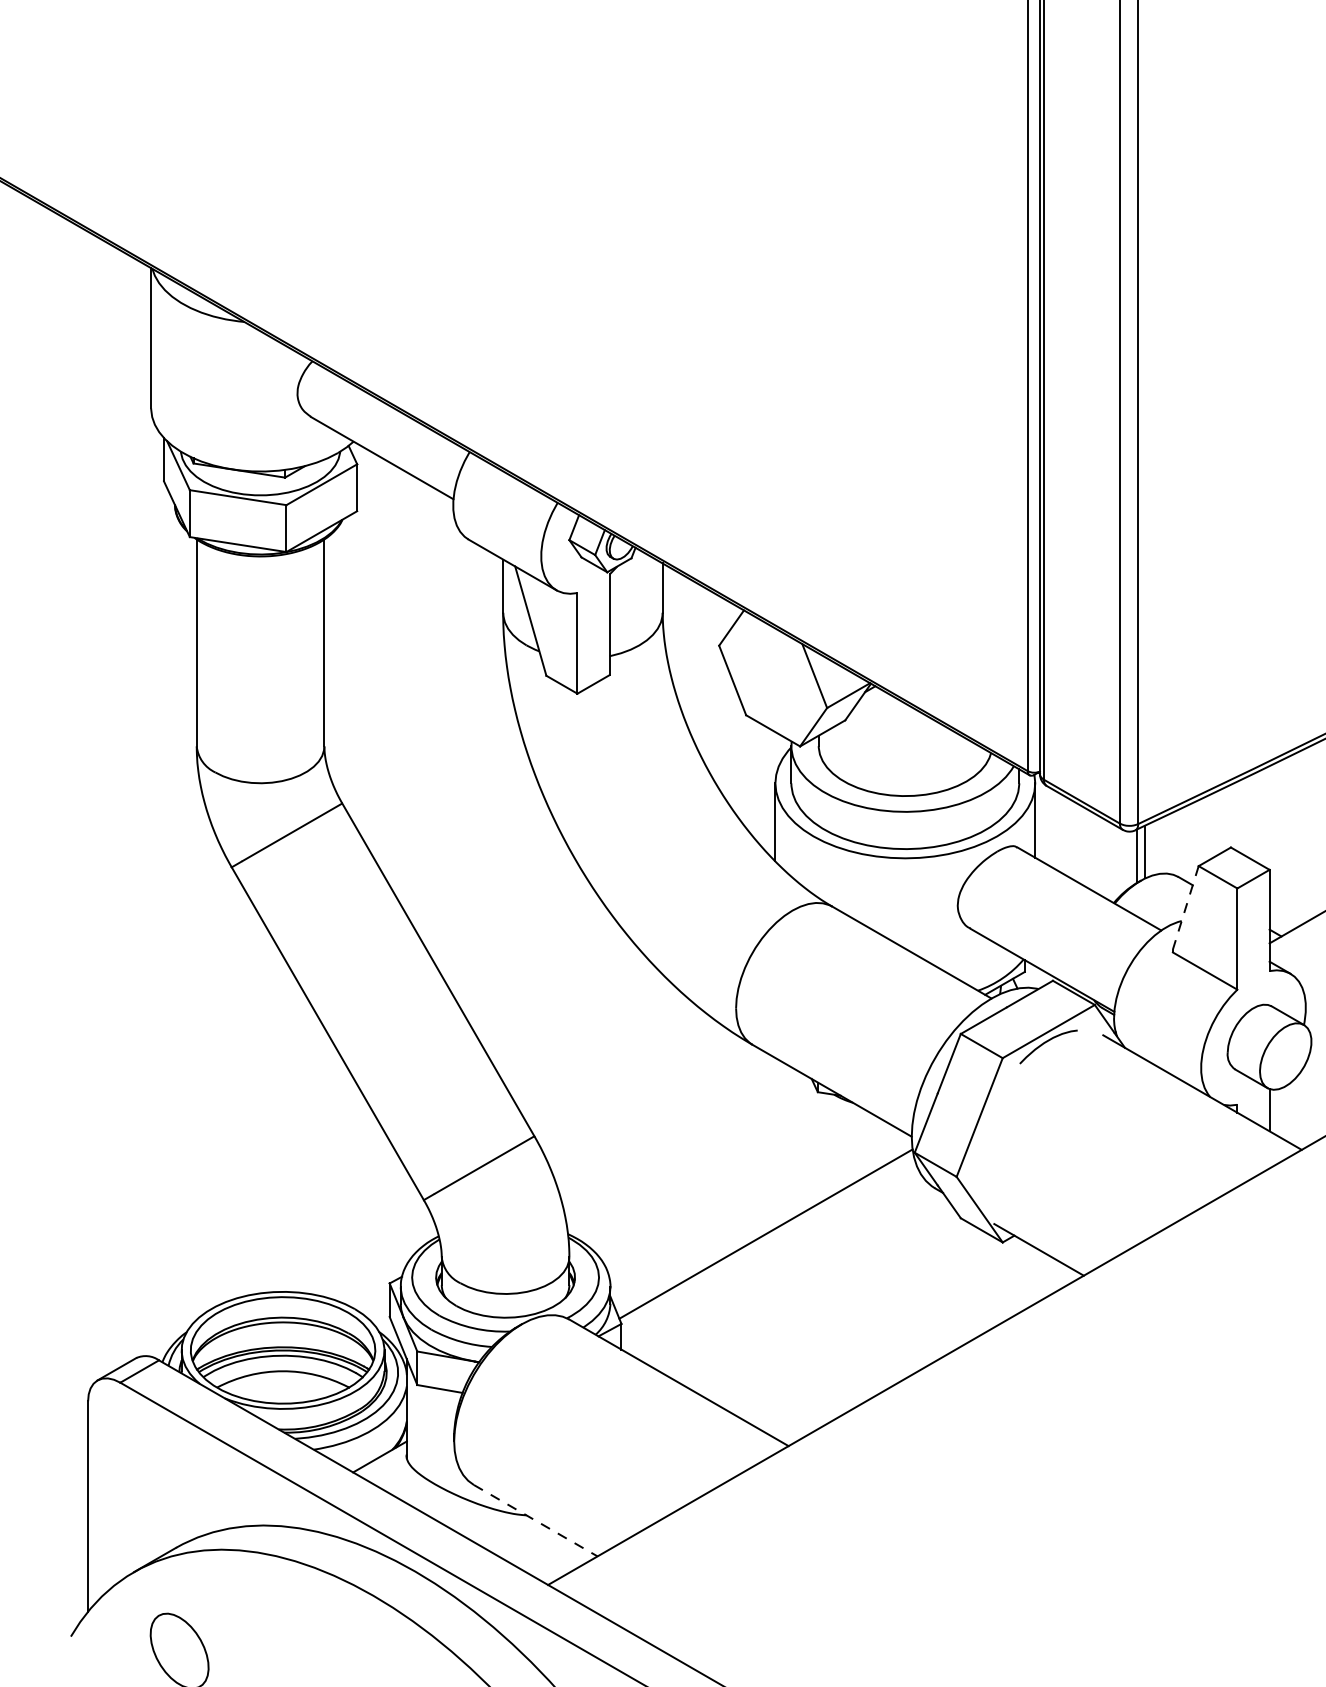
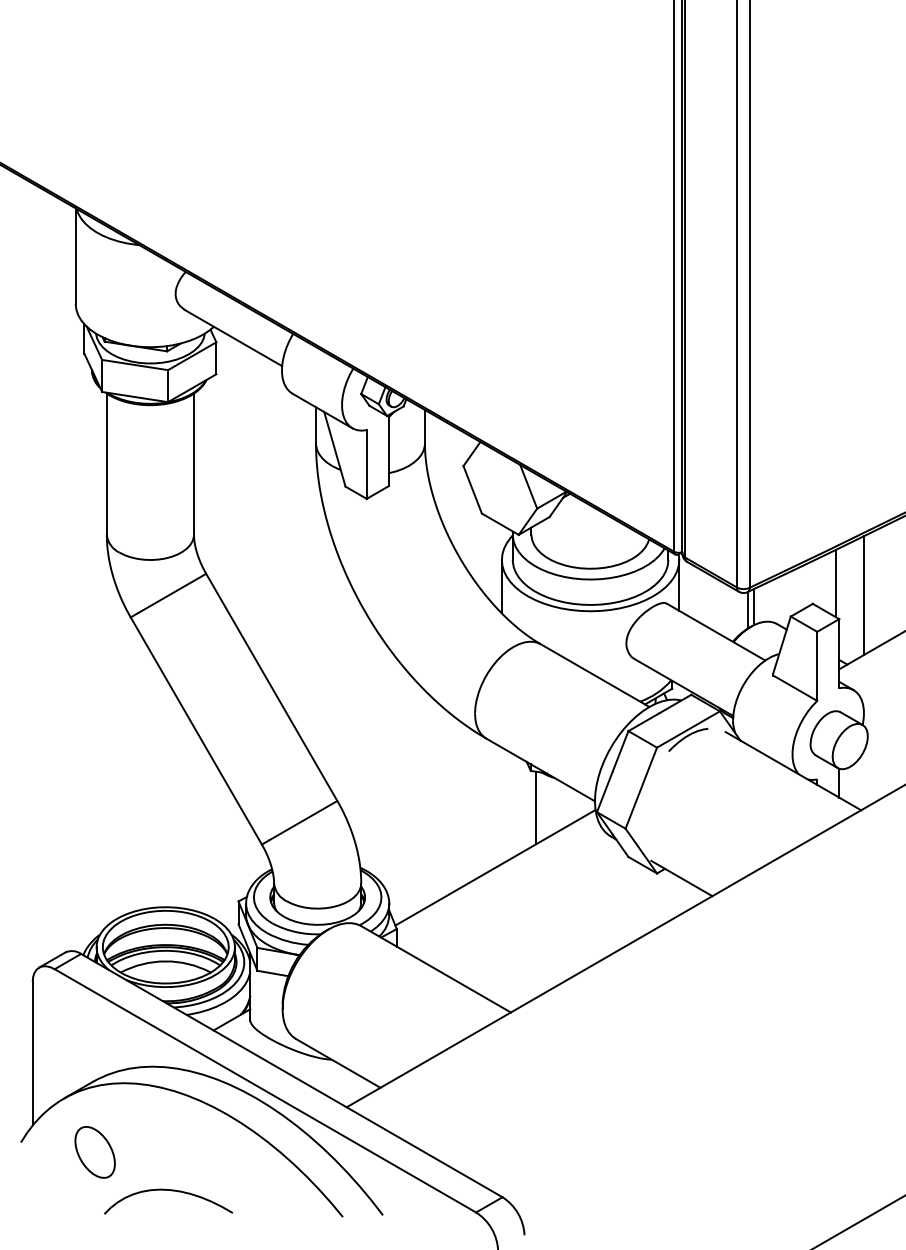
line: (1265, 817) -> (836, 583), added
line: (1306, 835) -> (864, 595), added
line: (1186, 908) -> (782, 645), dashed -> solid
line: (826, 1145) -> (536, 807), added
line: (536, 1520) -> (338, 1063), dashed -> solid

